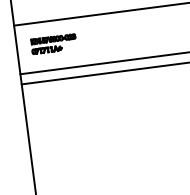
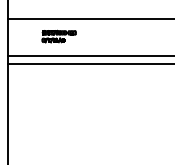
part: (52, 44) -> (58, 36), moved

